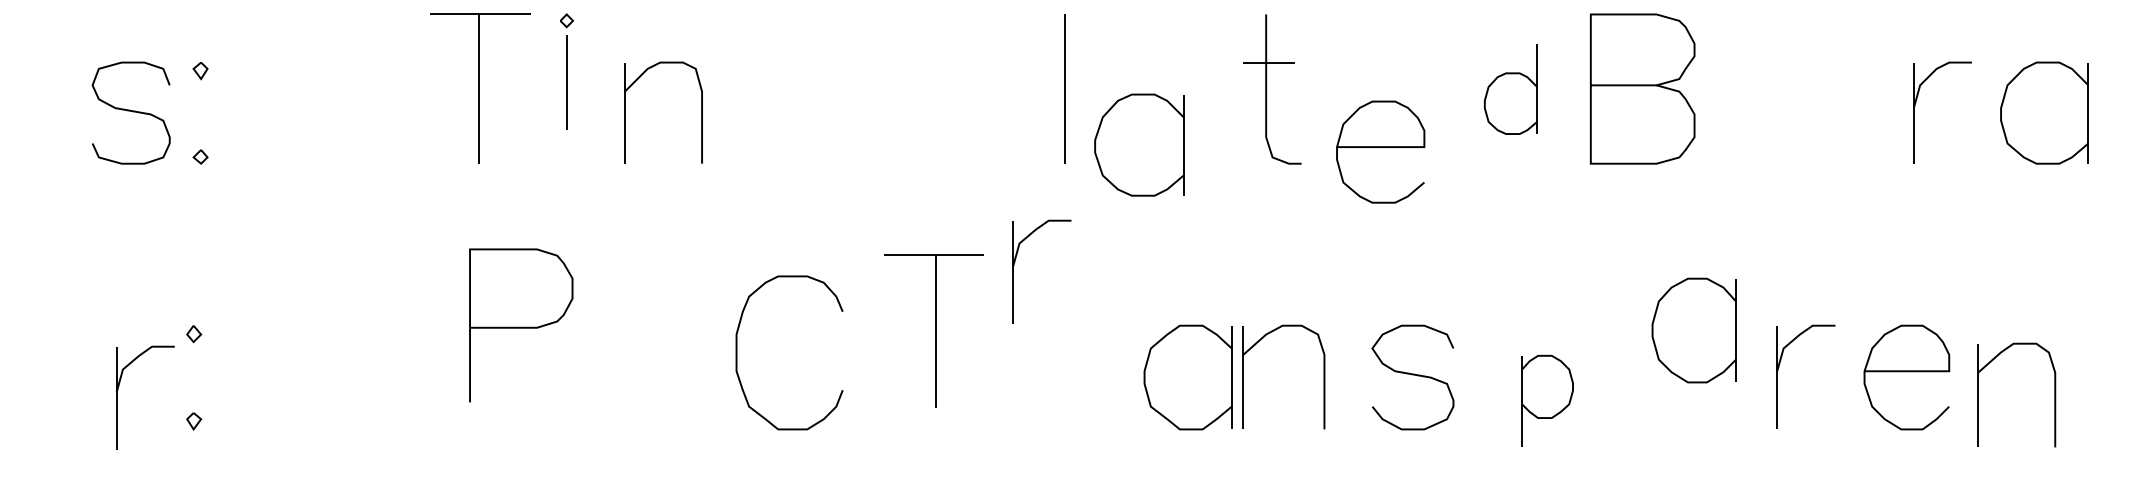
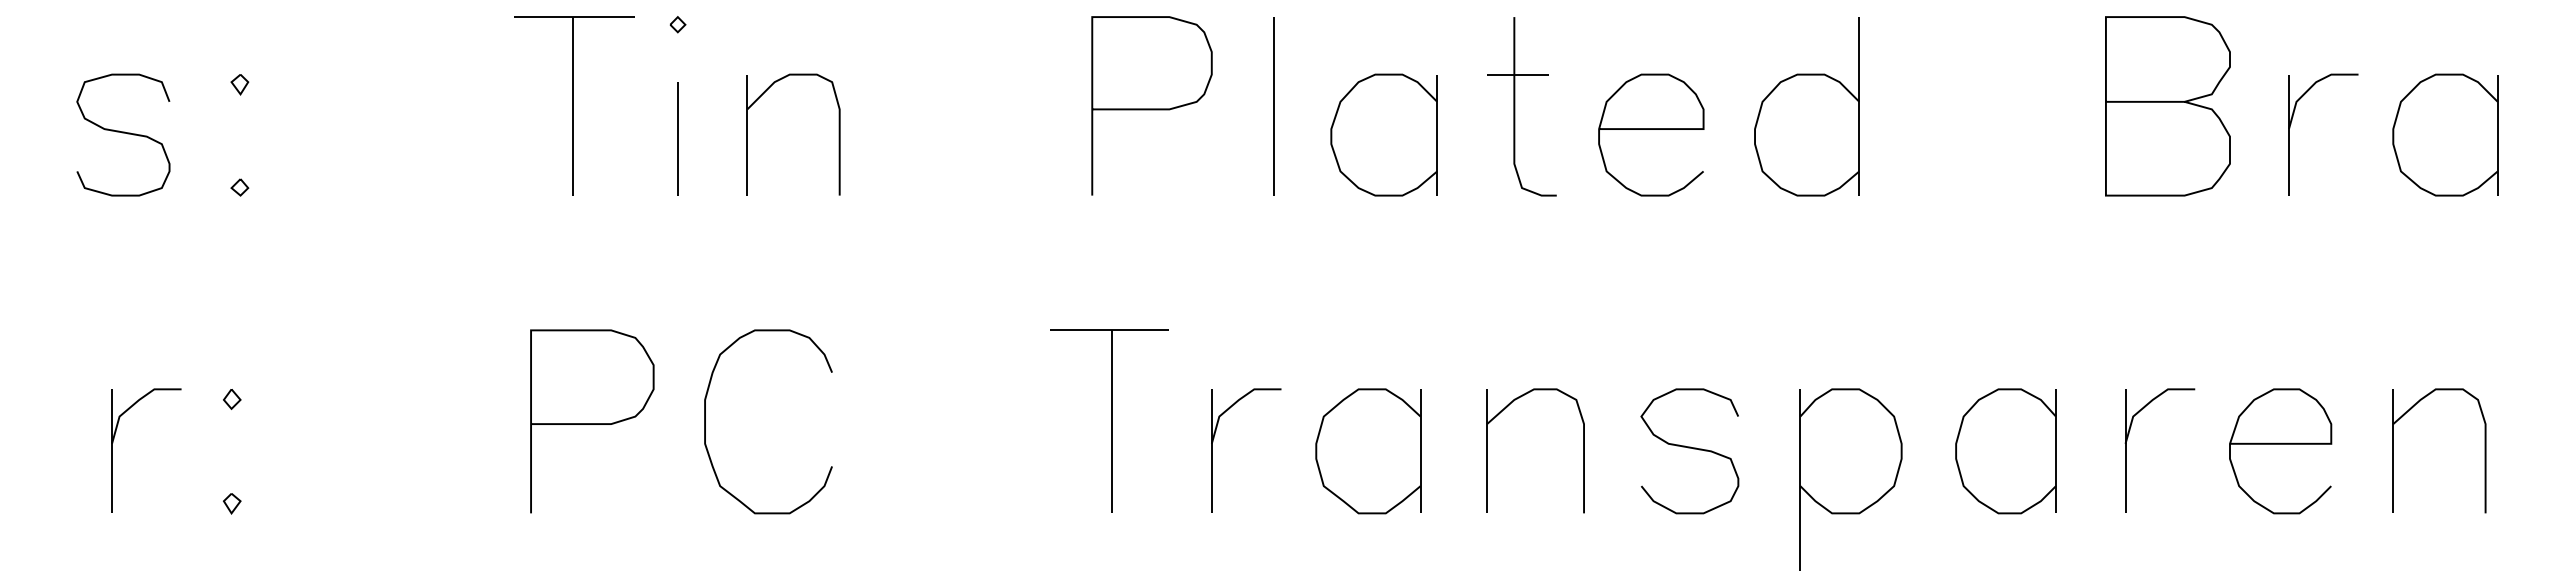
line: (566, 82) -> (677, 139), moved
curve: (1642, 86) -> (2167, 103), moved
part: (1510, 89) -> (1806, 106), size x1.67
curve: (963, 90) -> (1152, 108), added
curve: (130, 111) -> (122, 133), moved
part: (1139, 144) -> (1384, 134), moved
curve: (1380, 147) -> (1651, 129), moved
part: (1015, 262) -> (1214, 439), moved
curve: (521, 326) -> (592, 422), moved
part: (933, 330) -> (1109, 420), moved
part: (1693, 330) -> (2005, 451), moved
curve: (737, 352) -> (706, 421), moved
part: (1187, 377) -> (1367, 451), moved
part: (118, 390) -> (114, 441), moved
part: (1978, 394) -> (2393, 450), moved
part: (1547, 400) -> (1850, 478), size x1.67

